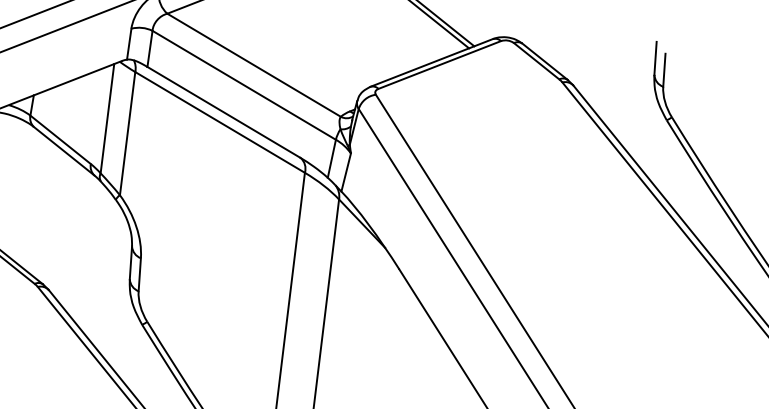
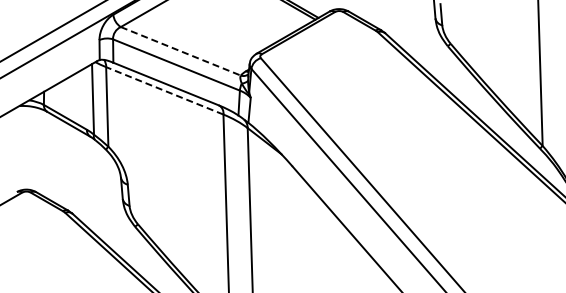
line: (253, 65) -> (180, 51), solid -> dashed
line: (219, 121) -> (164, 90), solid -> dashed

